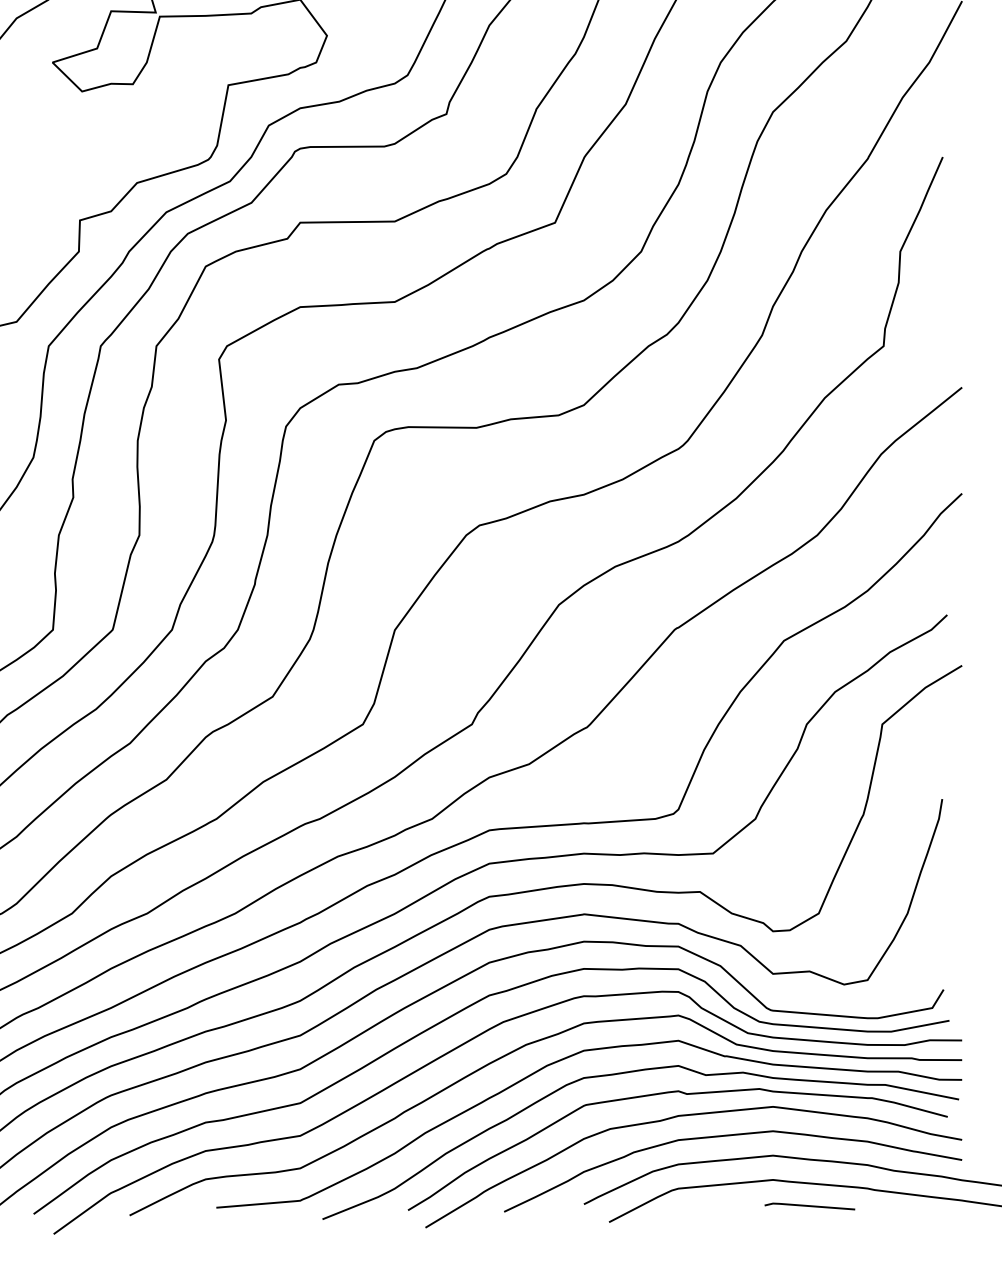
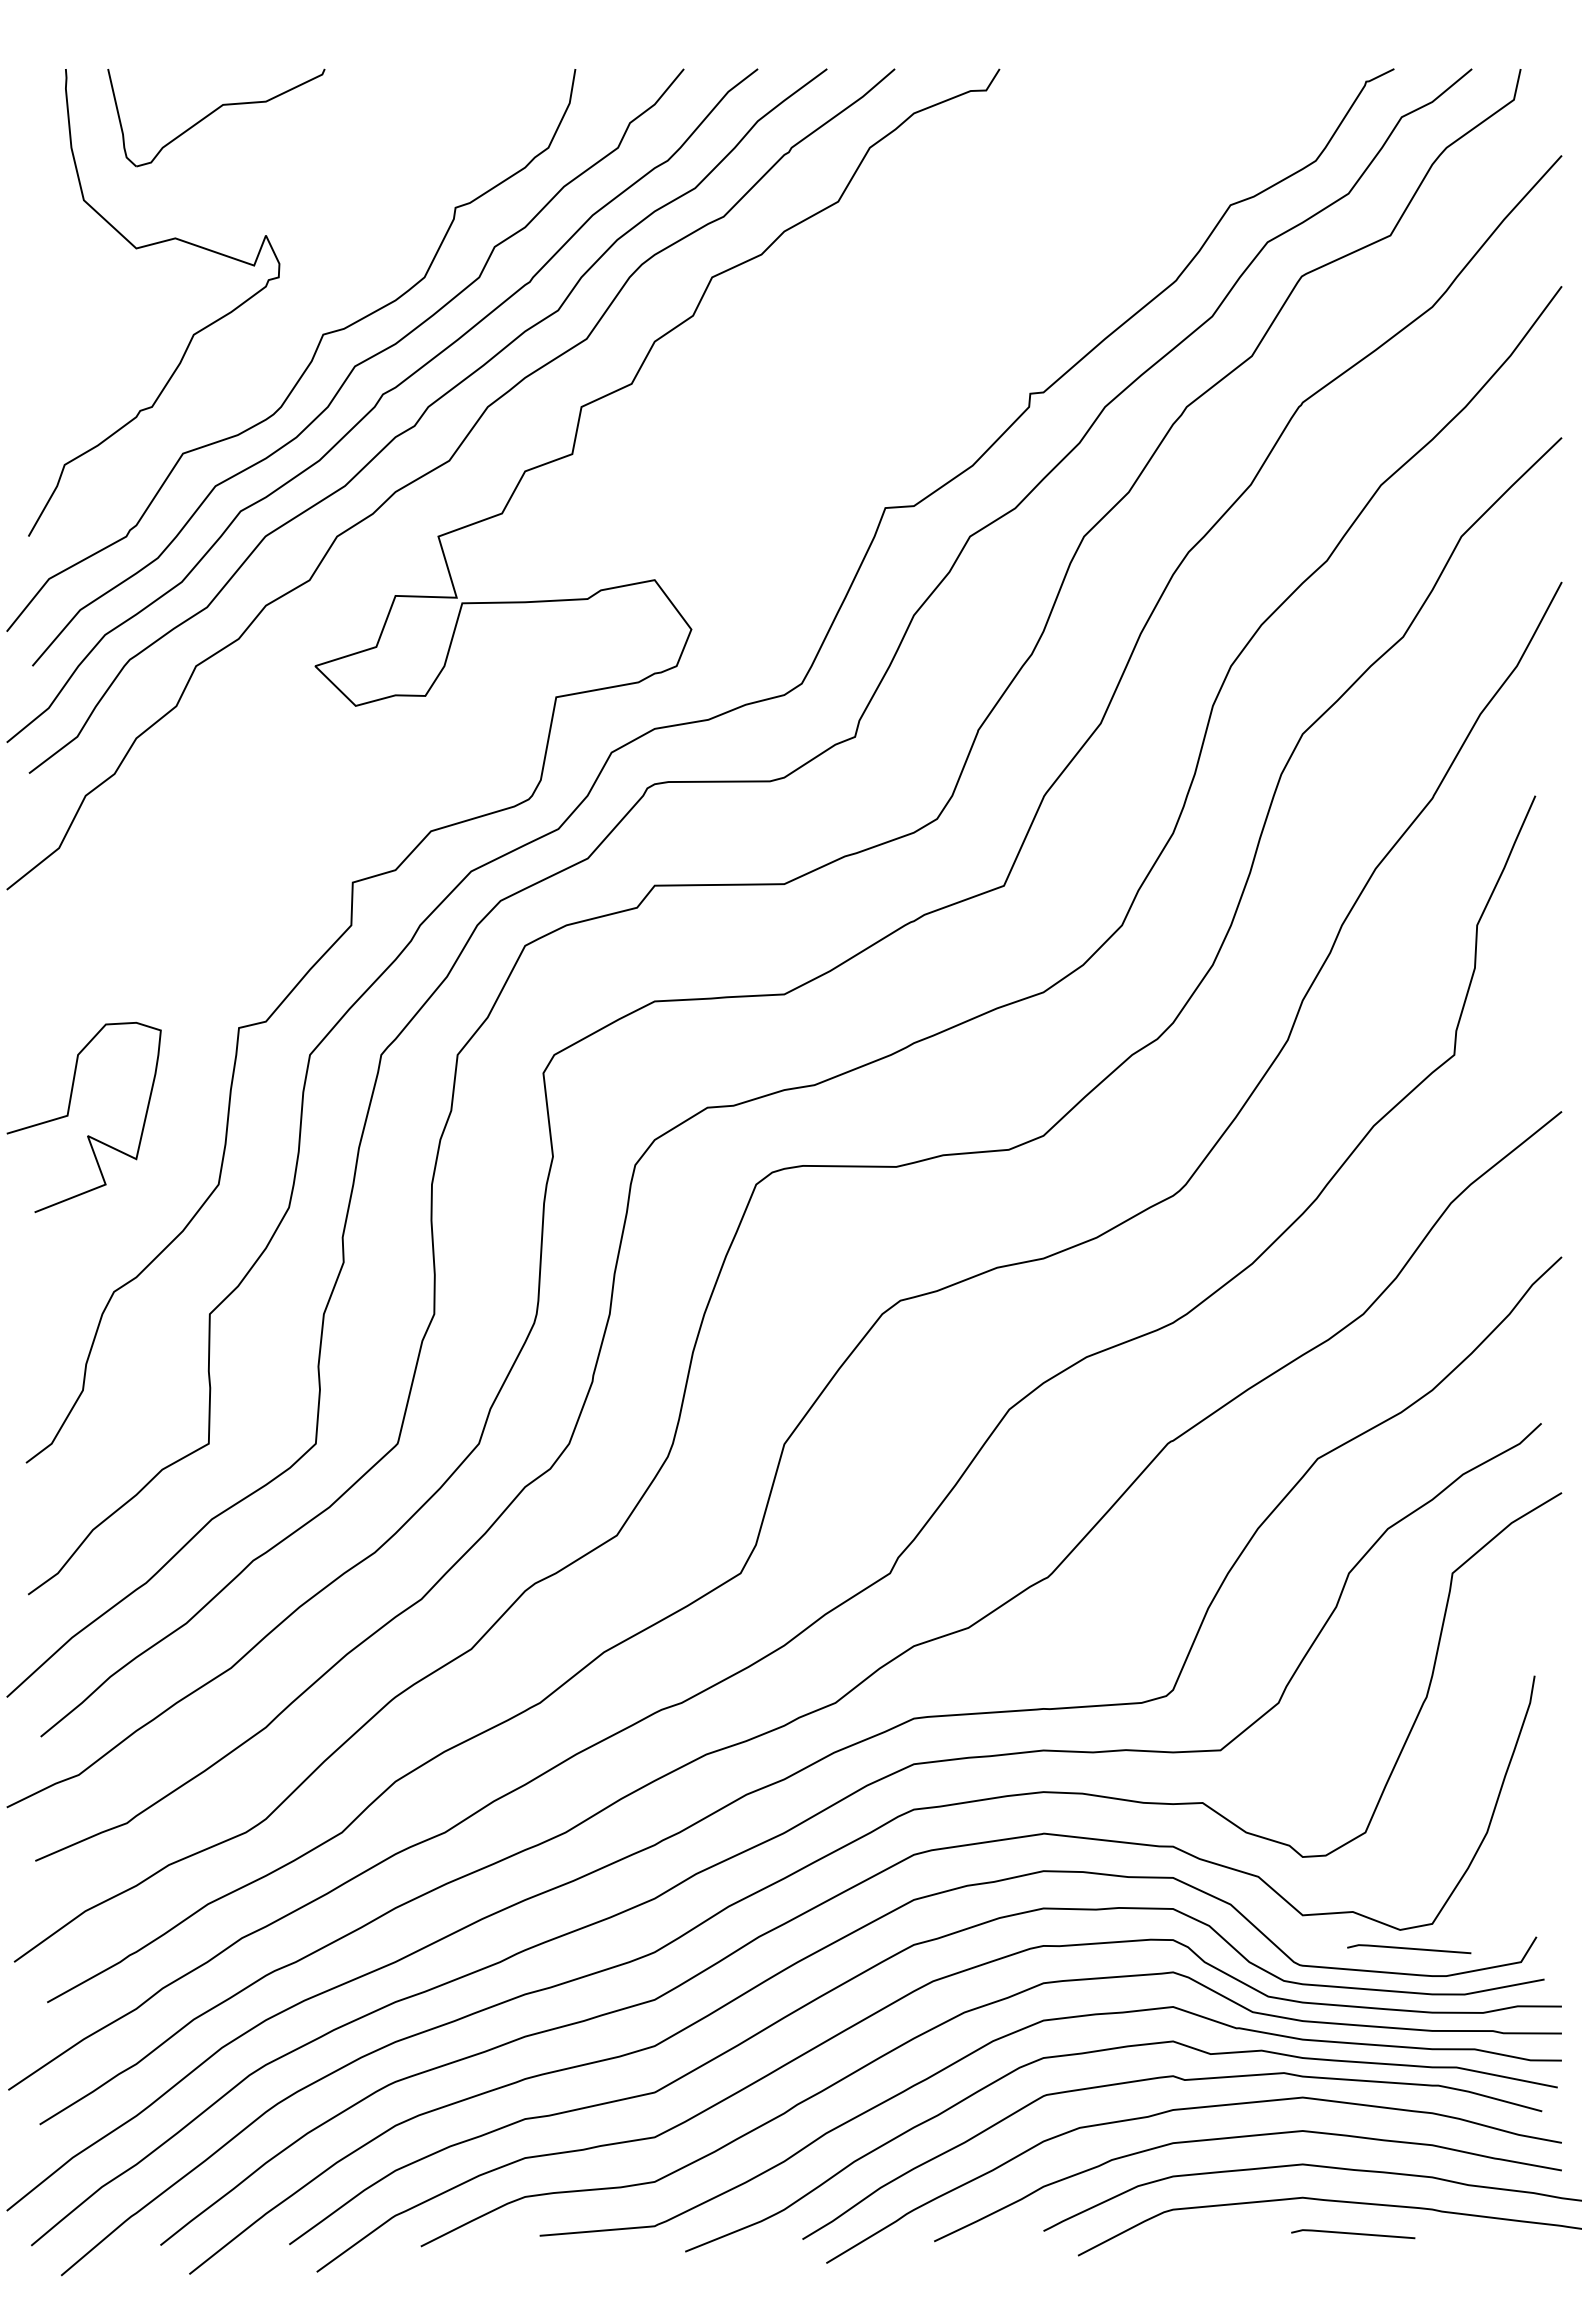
line: (850, 998) -> (1409, 1949), added

